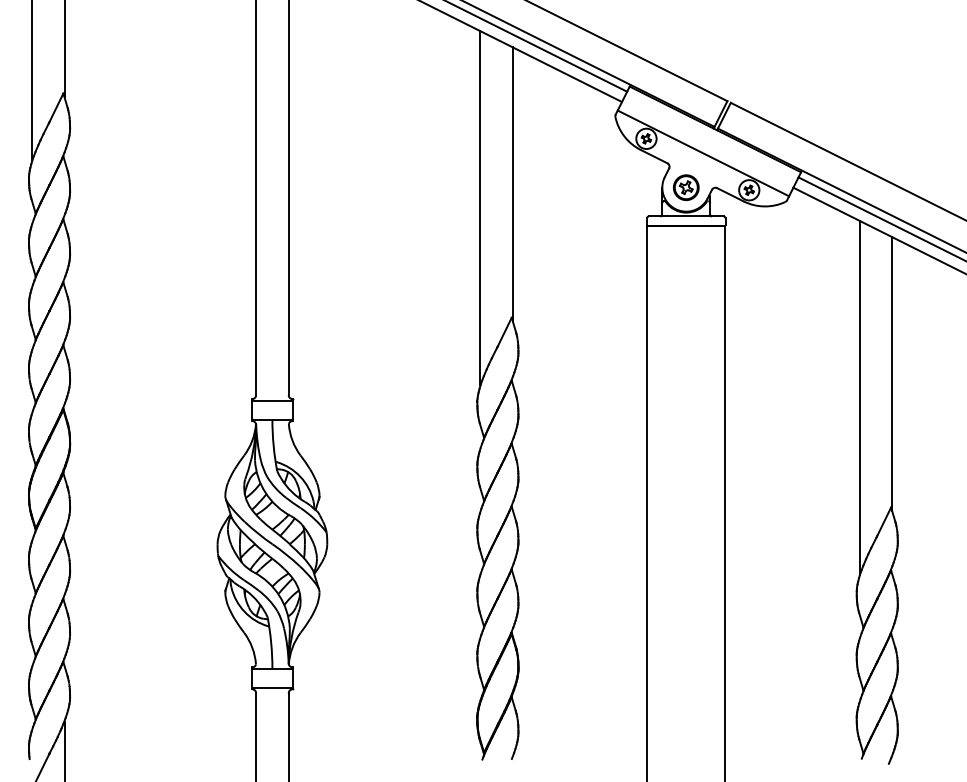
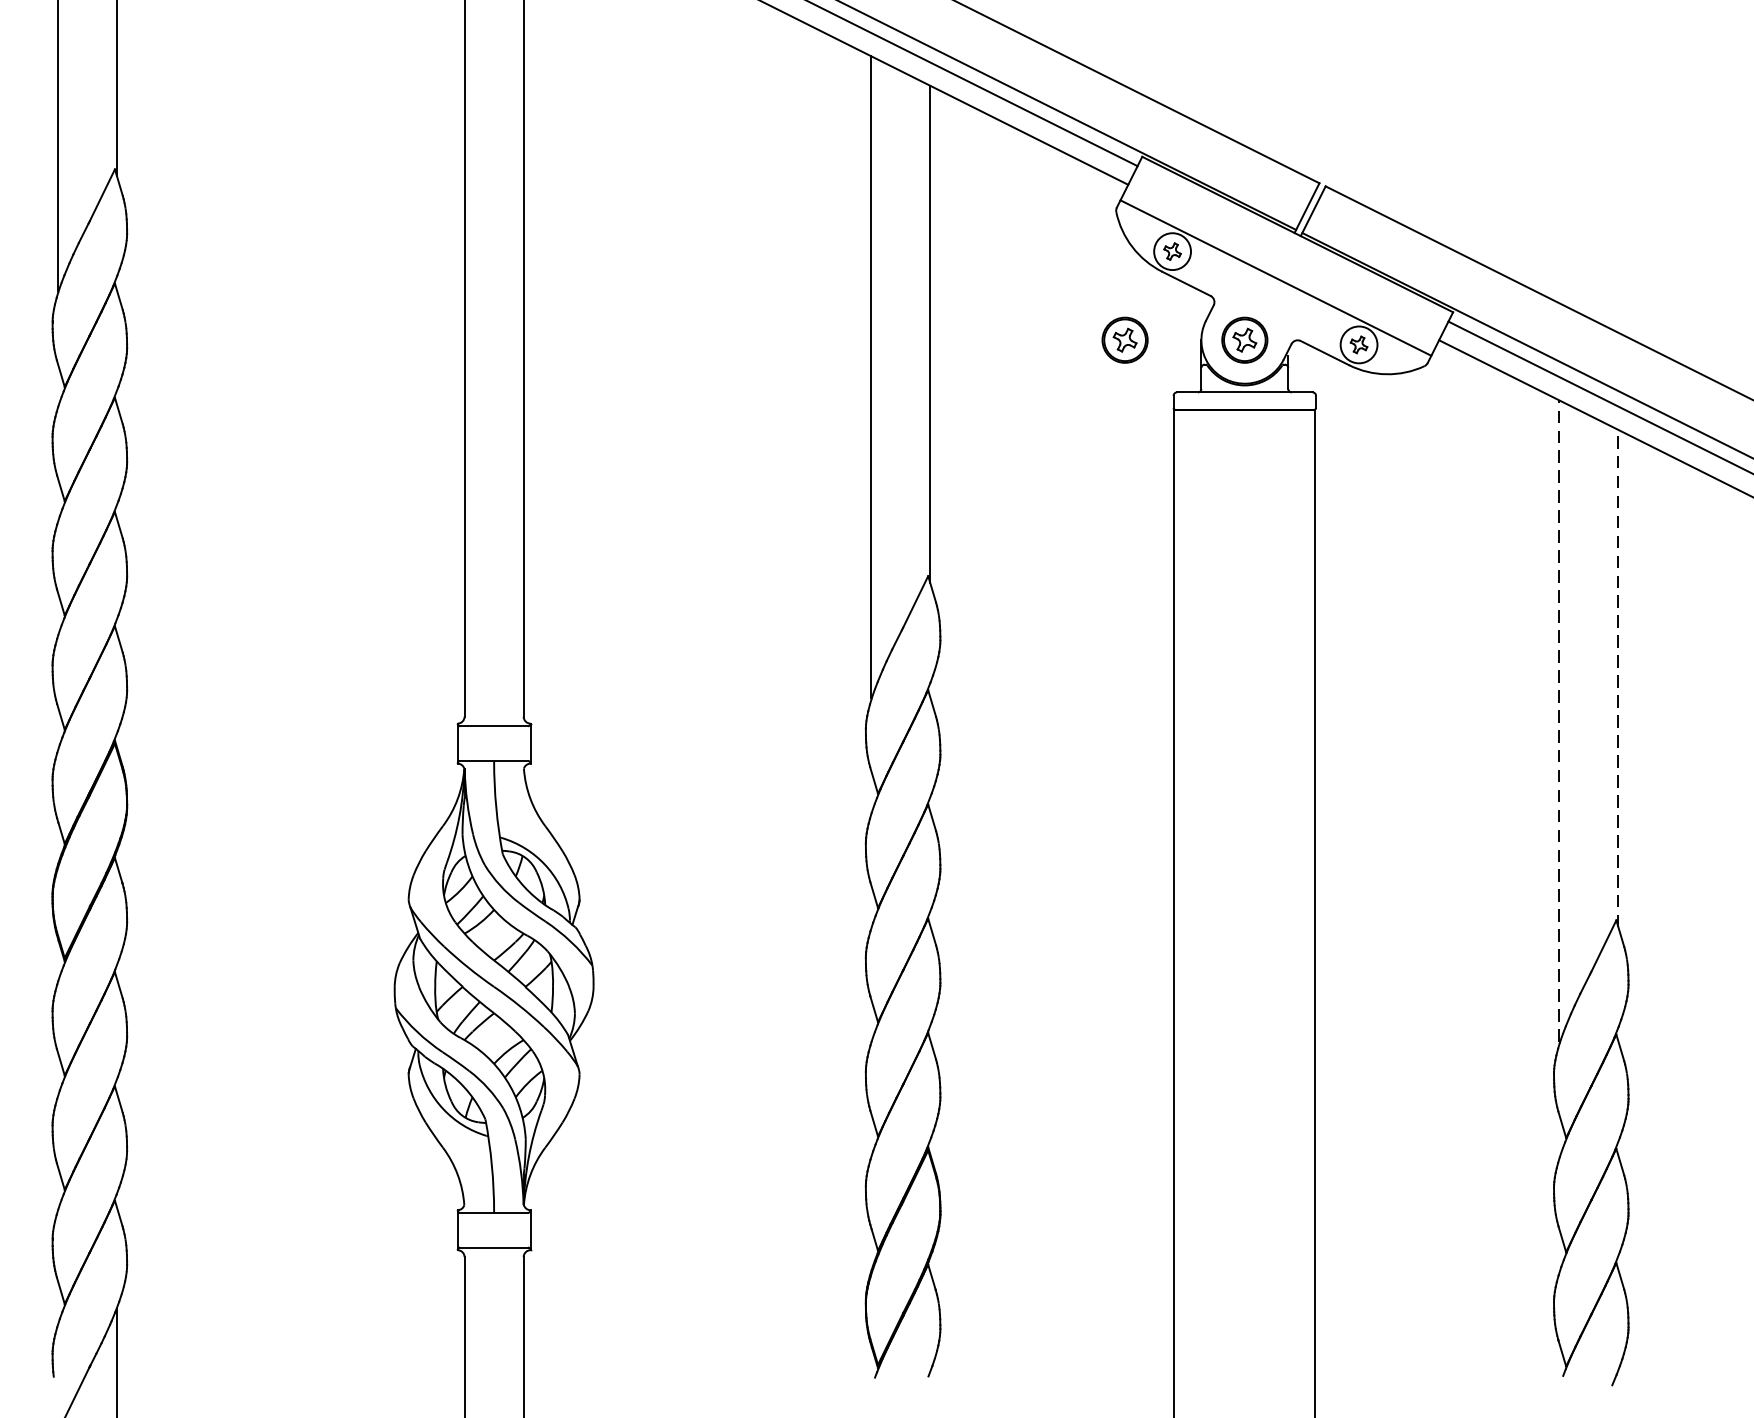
part: (620, 187) -> (1125, 339), added
line: (892, 373) -> (1618, 677), solid -> dashed
line: (859, 397) -> (1559, 720), solid -> dashed

